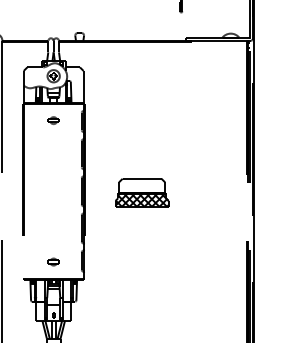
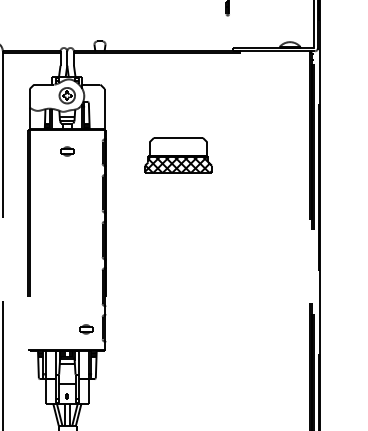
part: (142, 192) -> (178, 155), moved
part: (53, 261) -> (85, 328), moved

